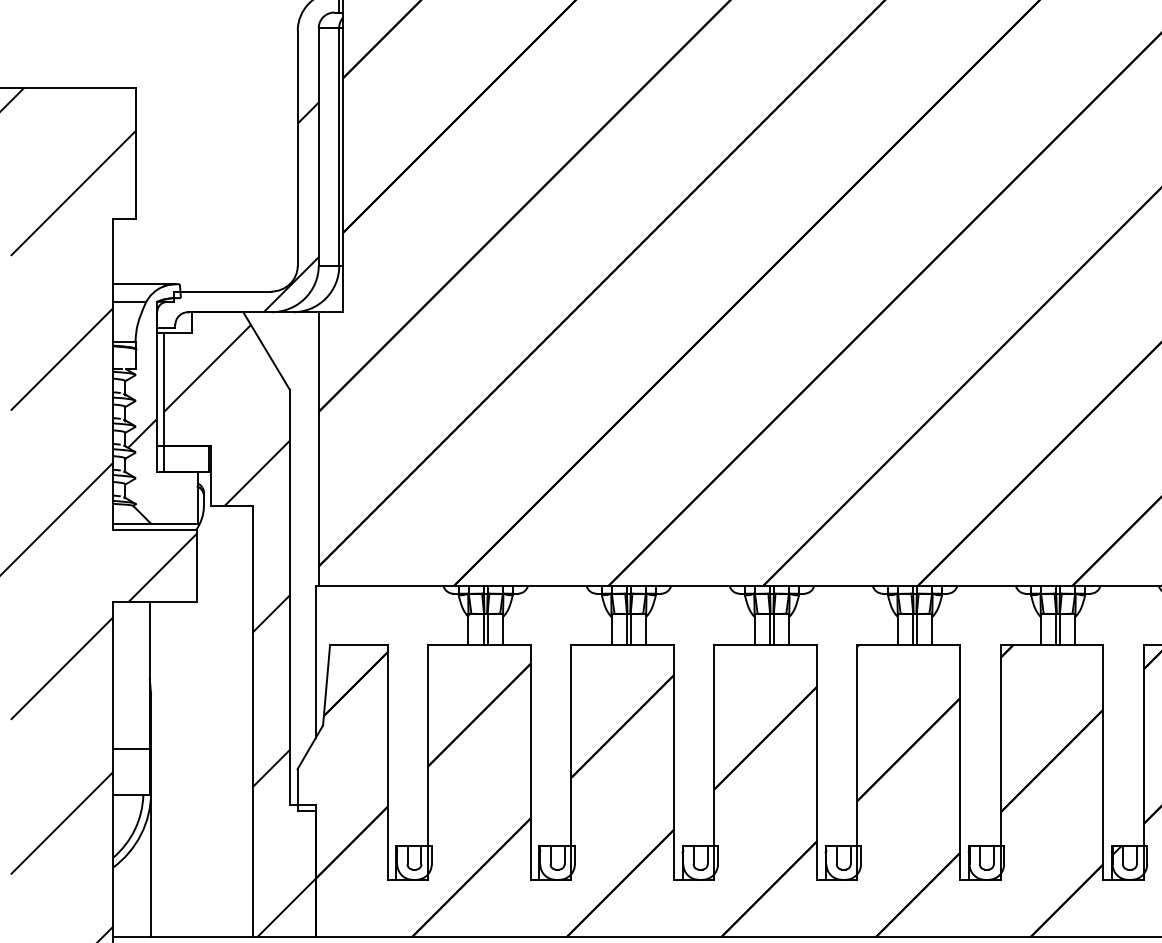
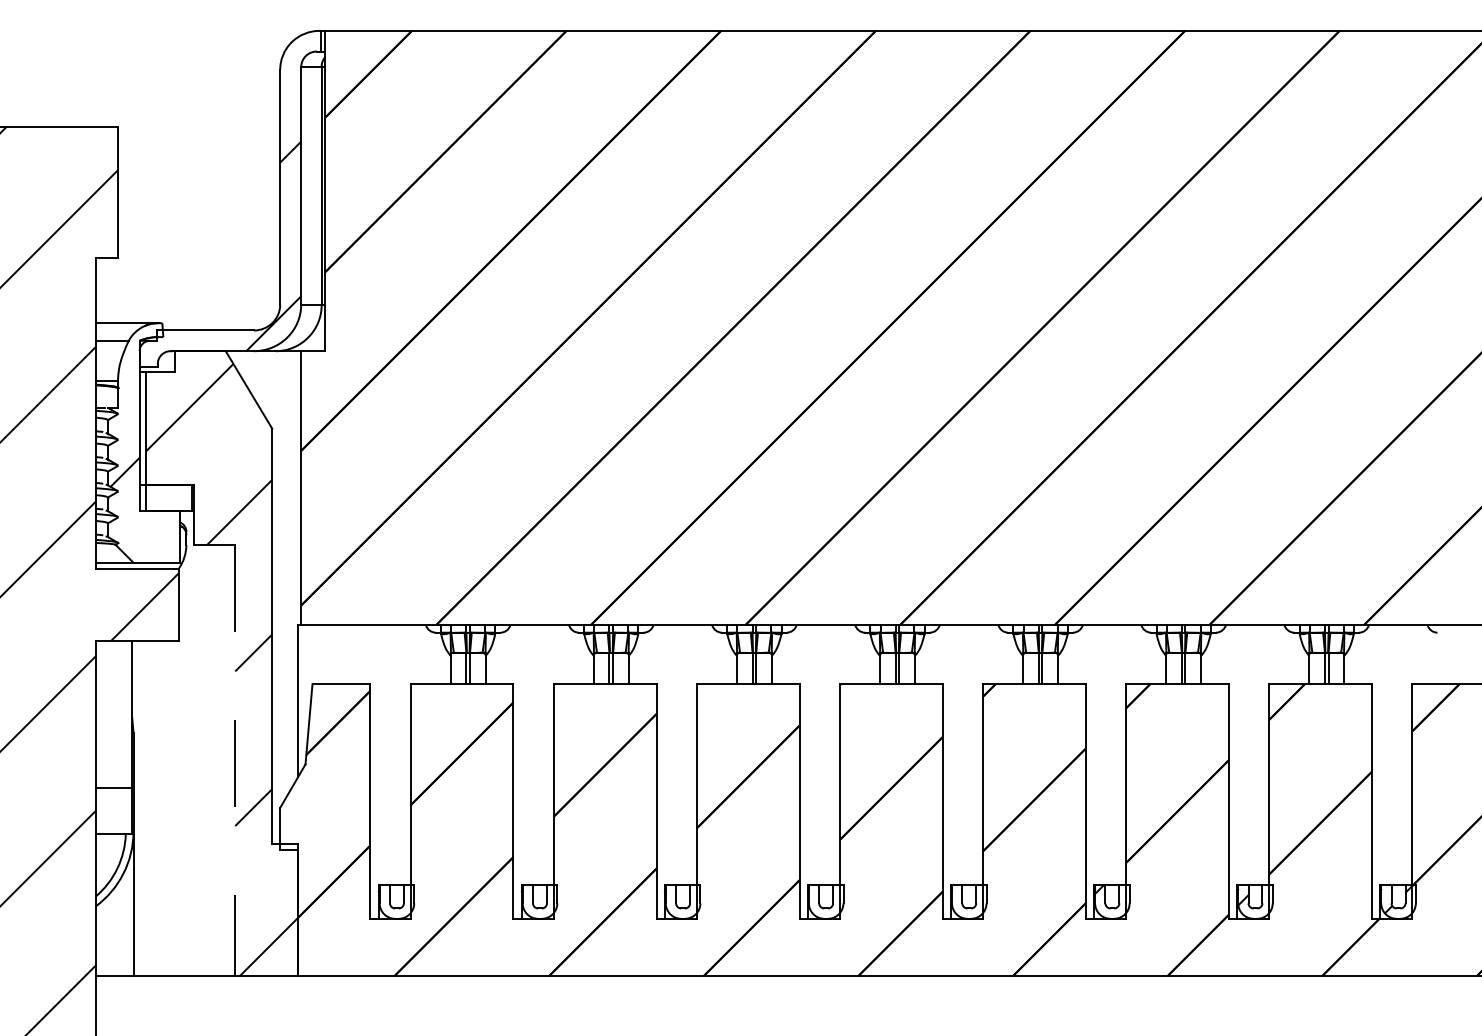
line: (253, 721) -> (235, 760), solid -> dashed

